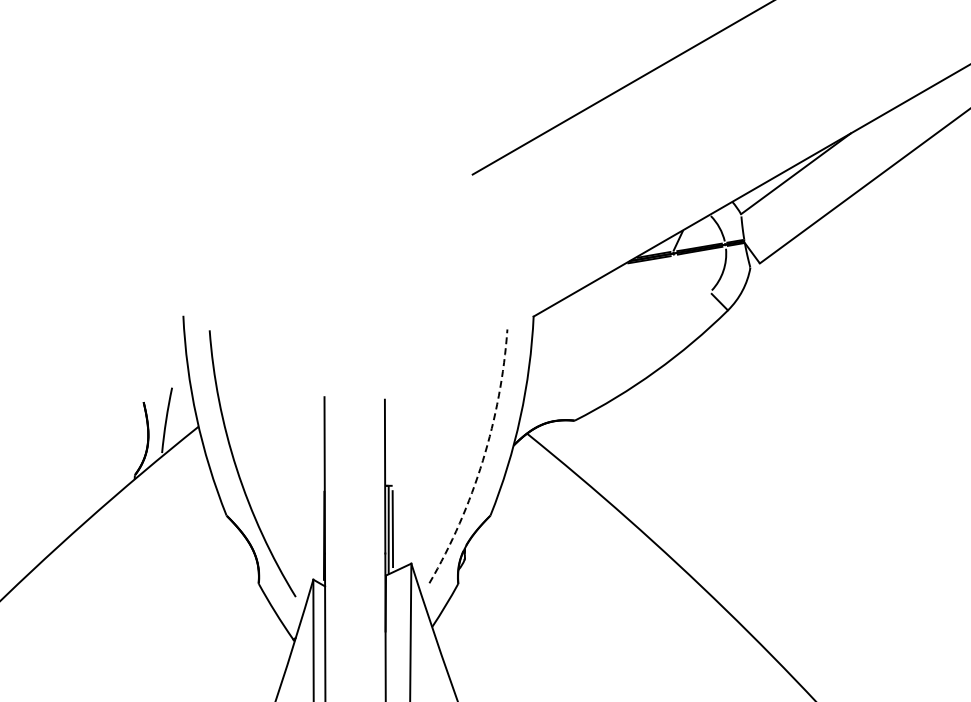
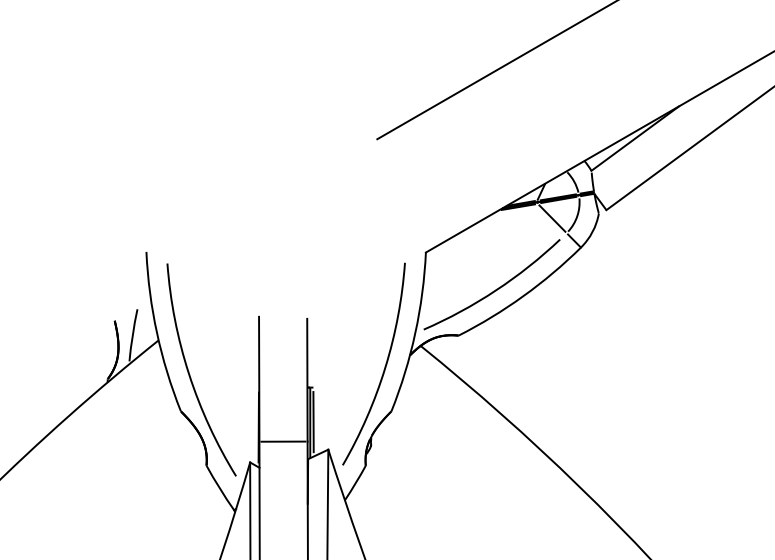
line: (691, 273) -> (551, 218), added
arc: (621, 362) -> (496, 289), added
arc: (482, 460) -> (385, 367), dashed -> solid
line: (355, 553) -> (283, 441), added

